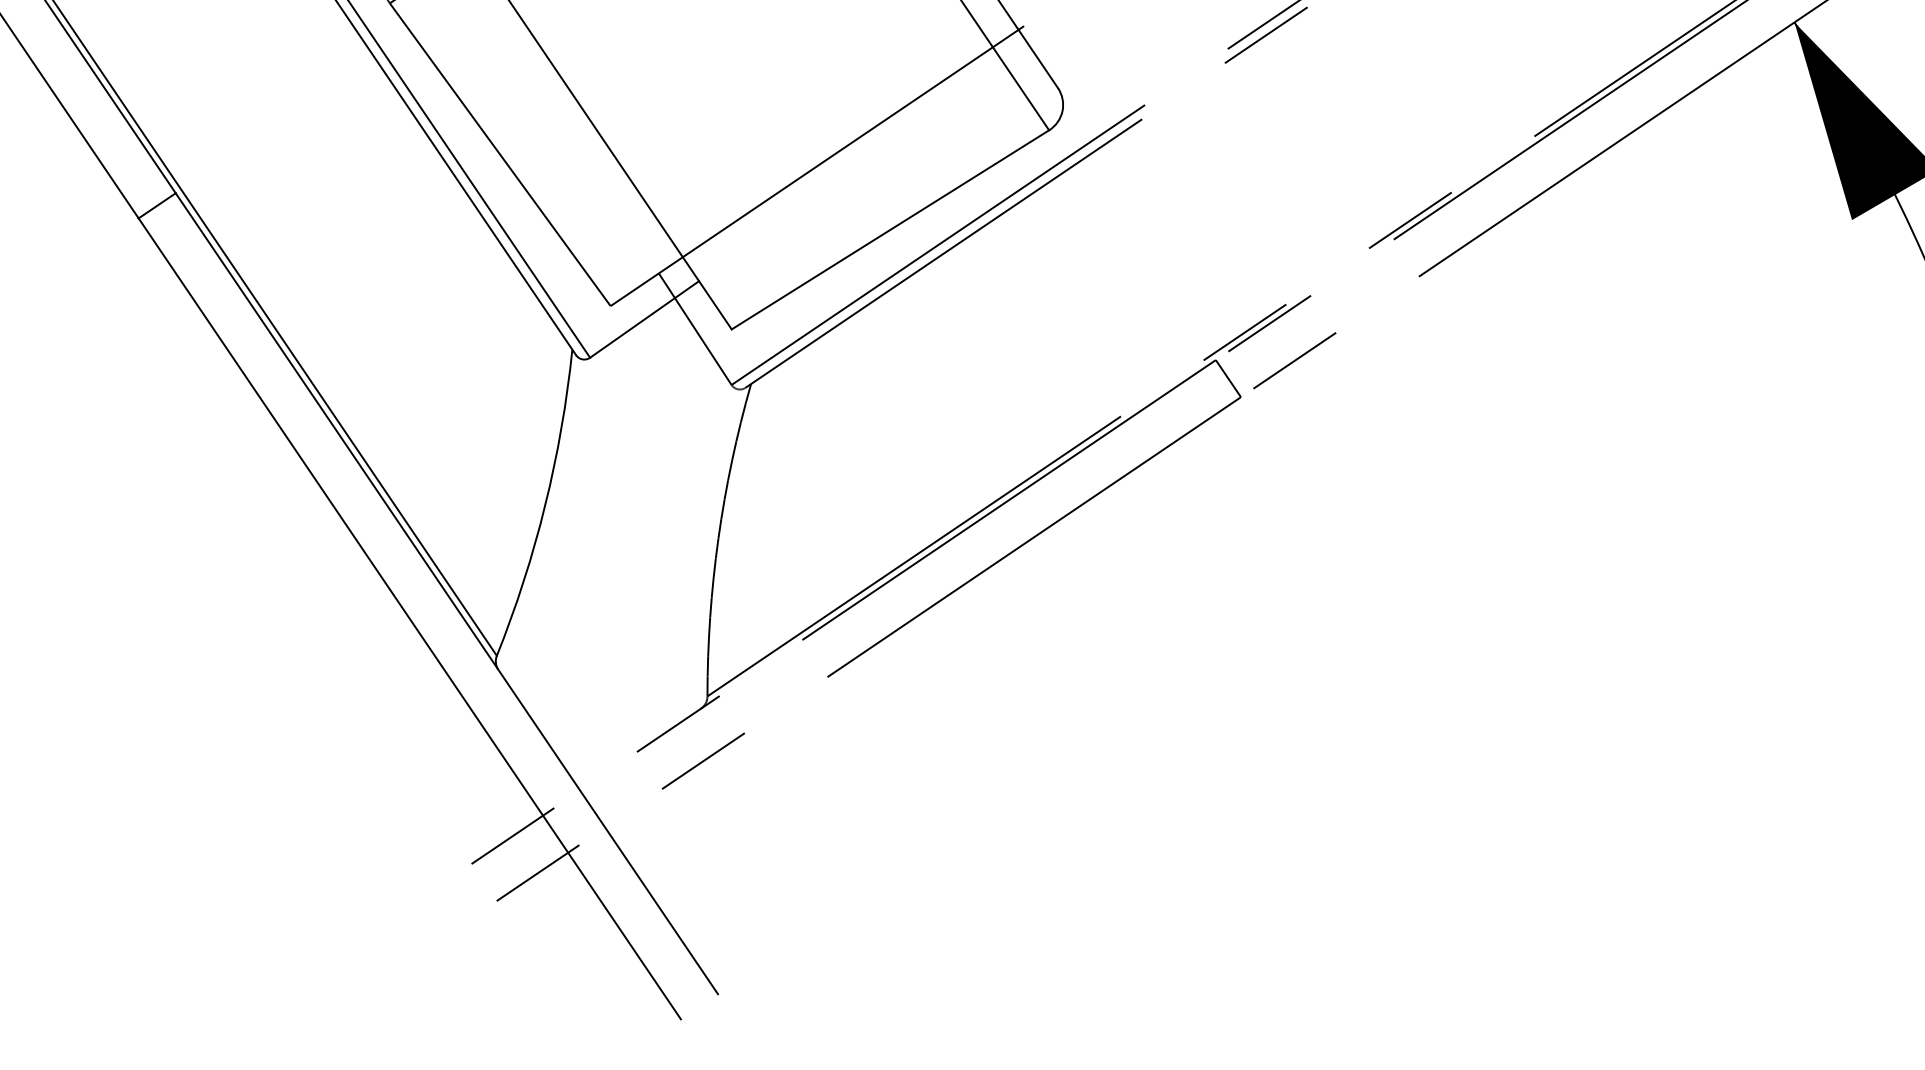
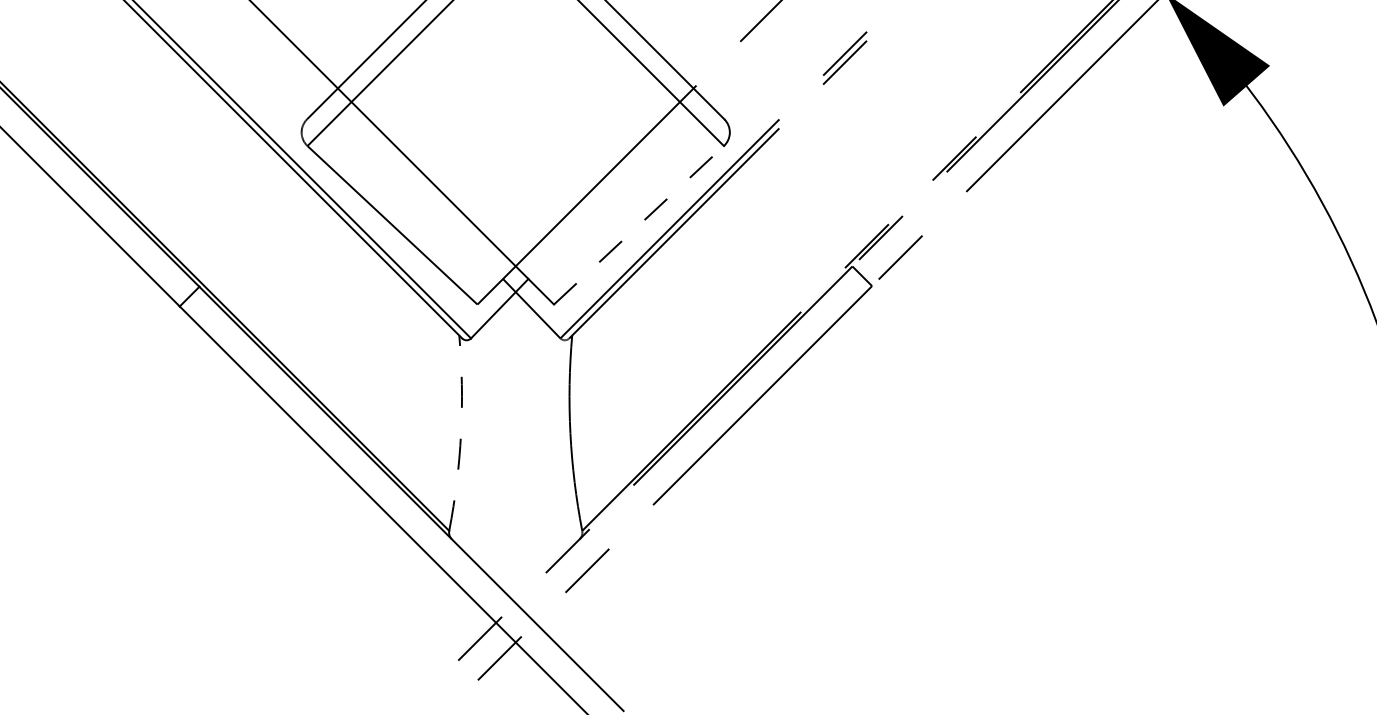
line: (891, 228) -> (639, 224), solid -> dashed
arc: (545, 505) -> (461, 433), solid -> dashed

